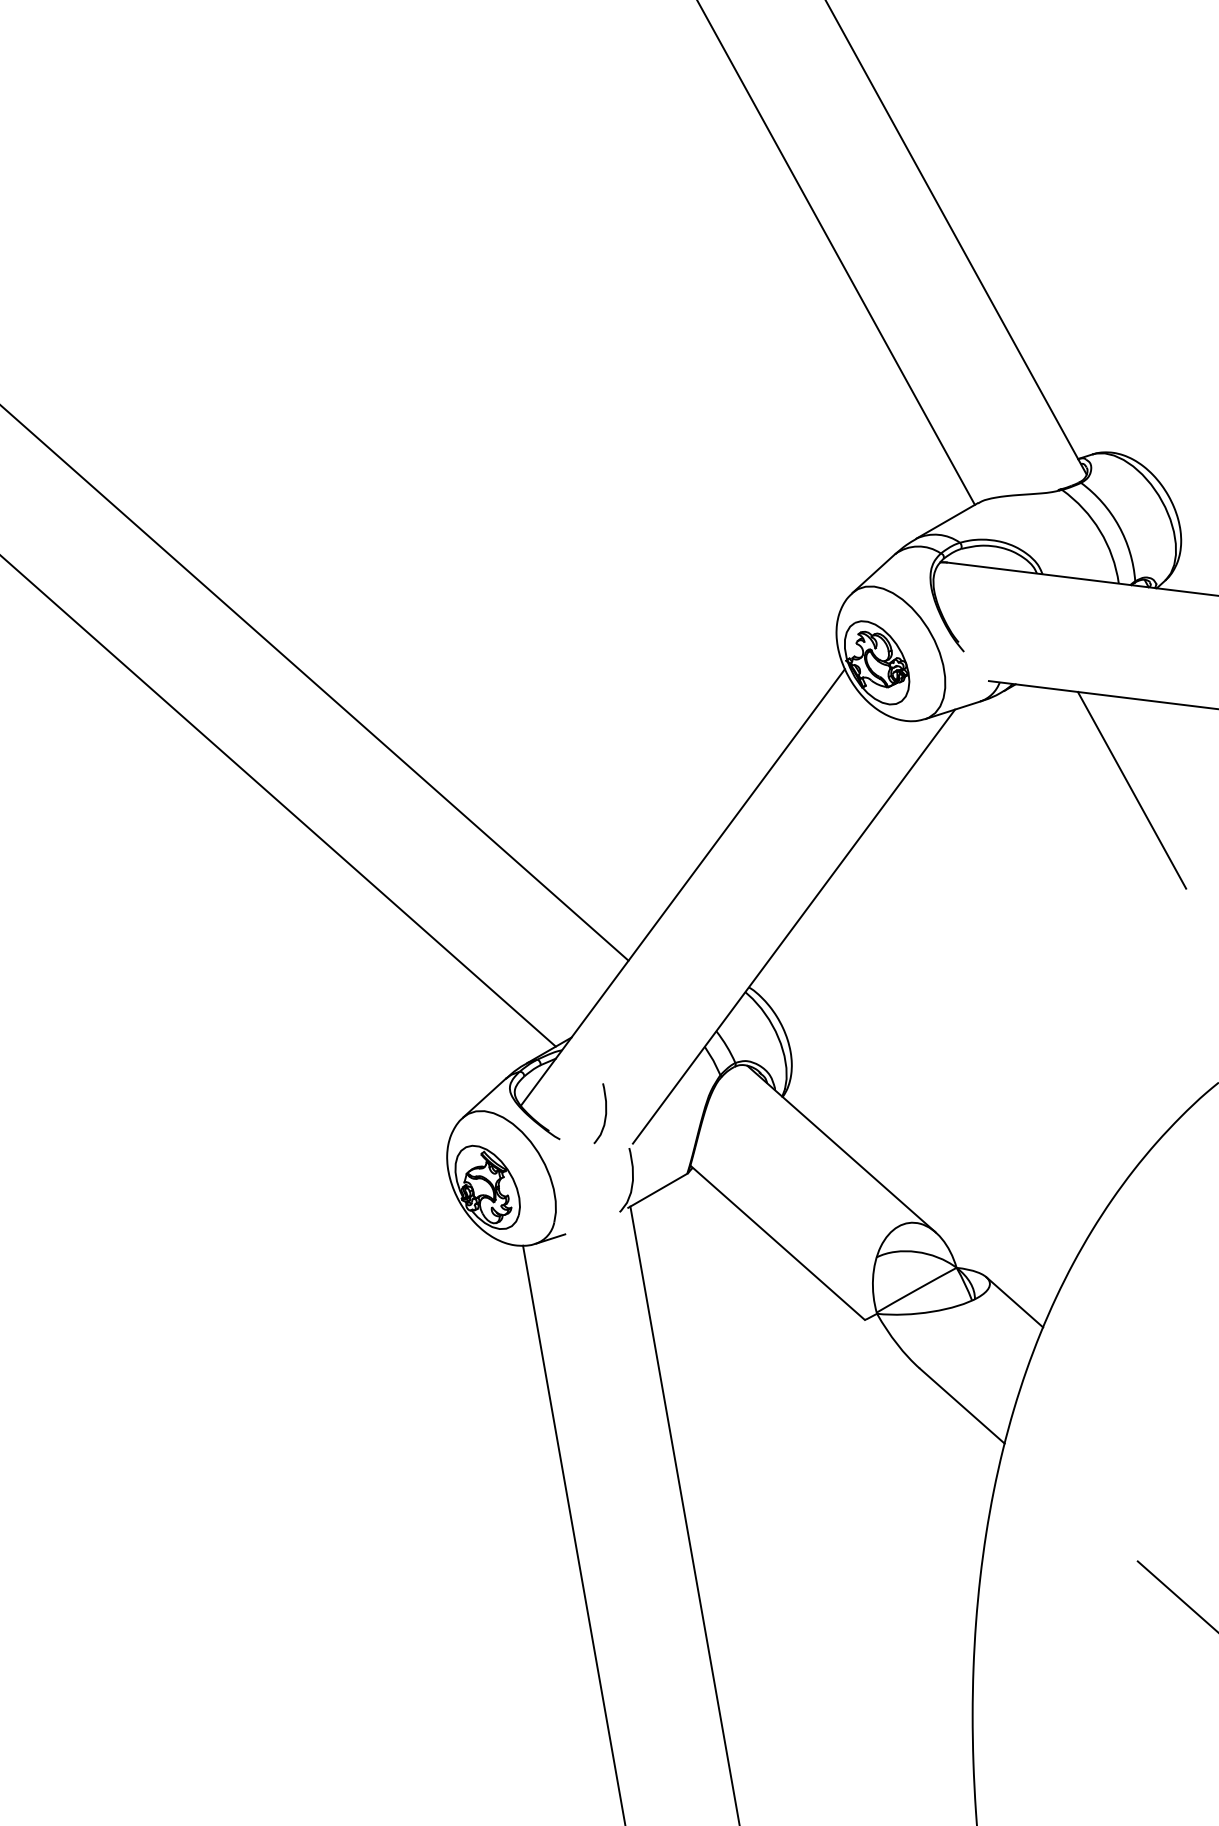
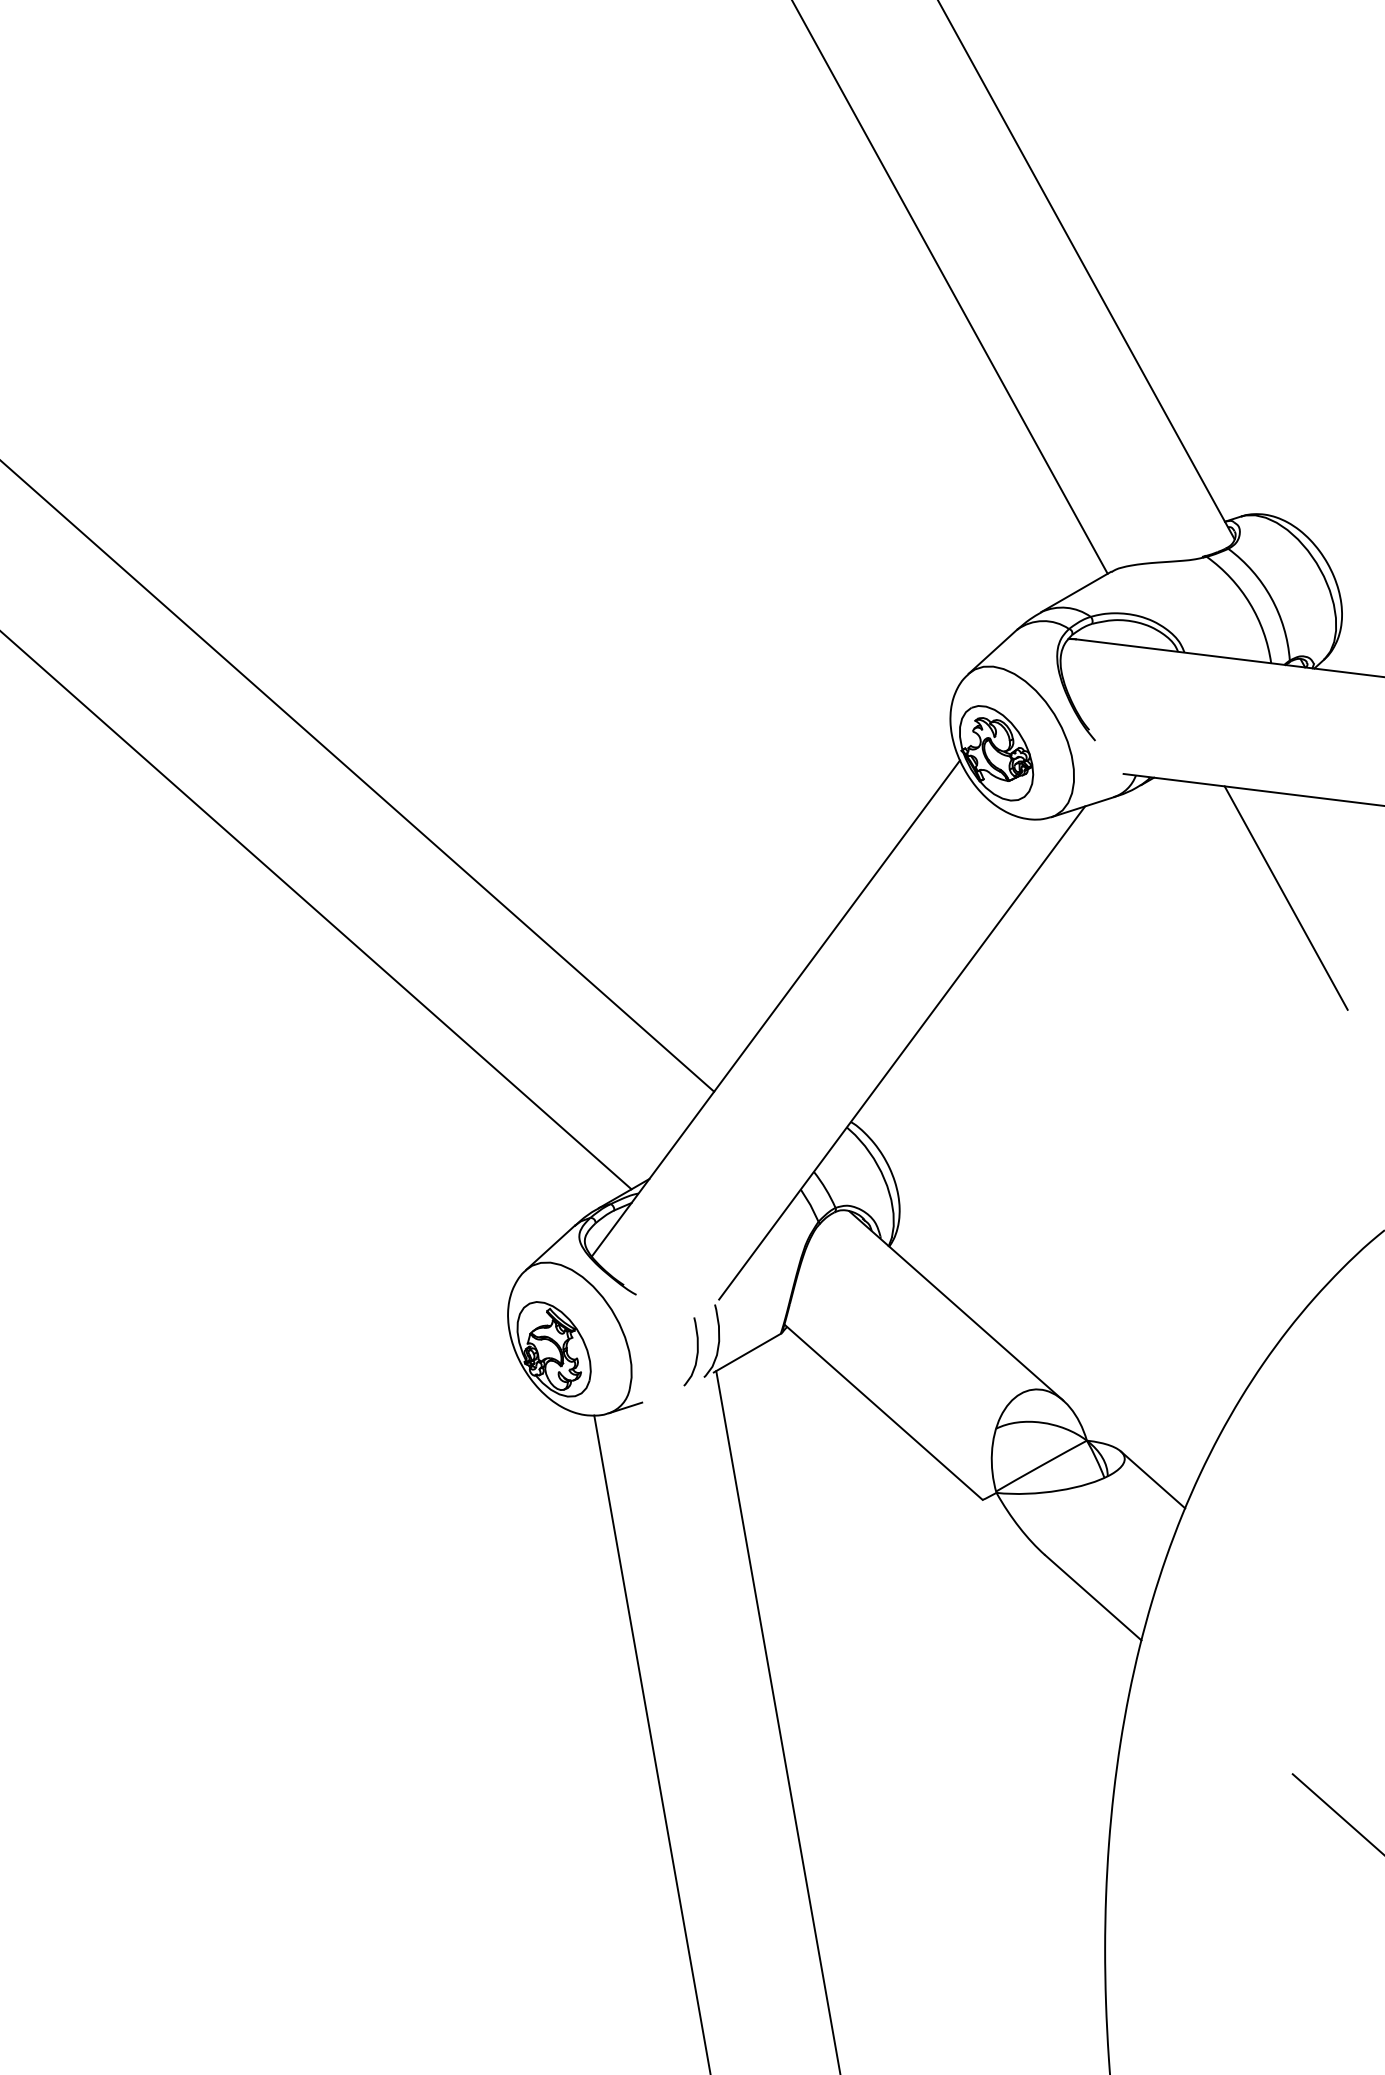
curve: (605, 1113) -> (697, 1351), moved

